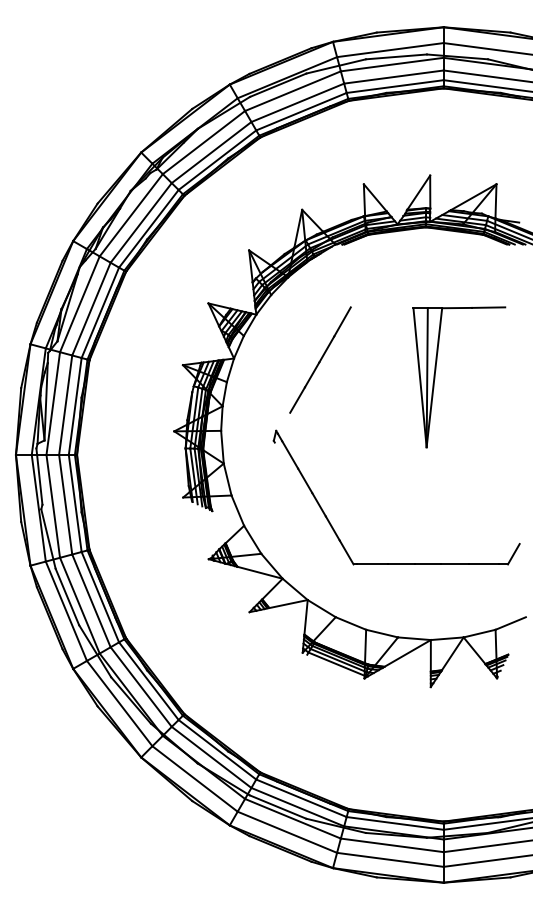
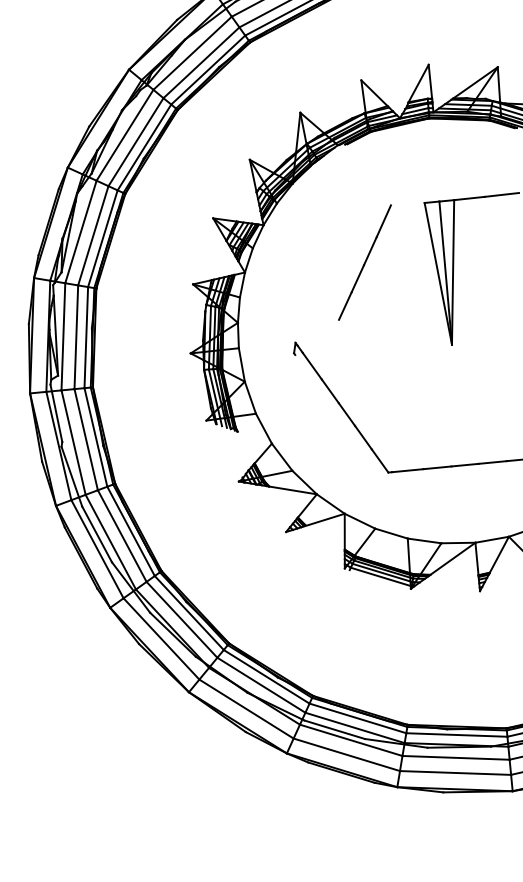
line: (320, 359) -> (364, 261), moved

